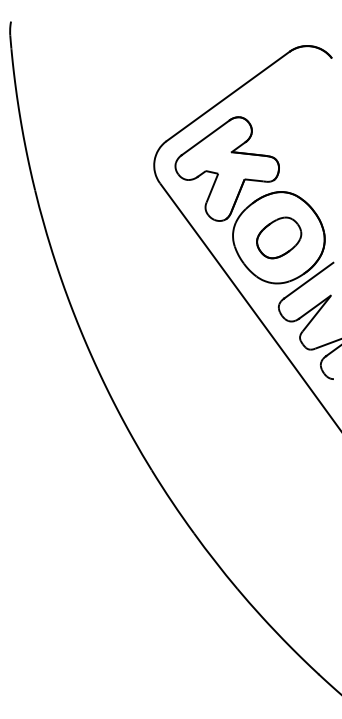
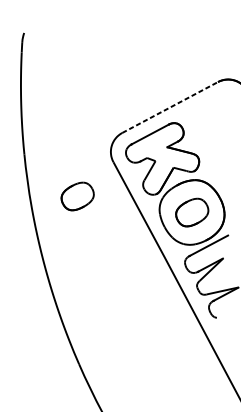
line: (228, 96) -> (170, 107), solid -> dashed
part: (117, 237) -> (78, 196), added

